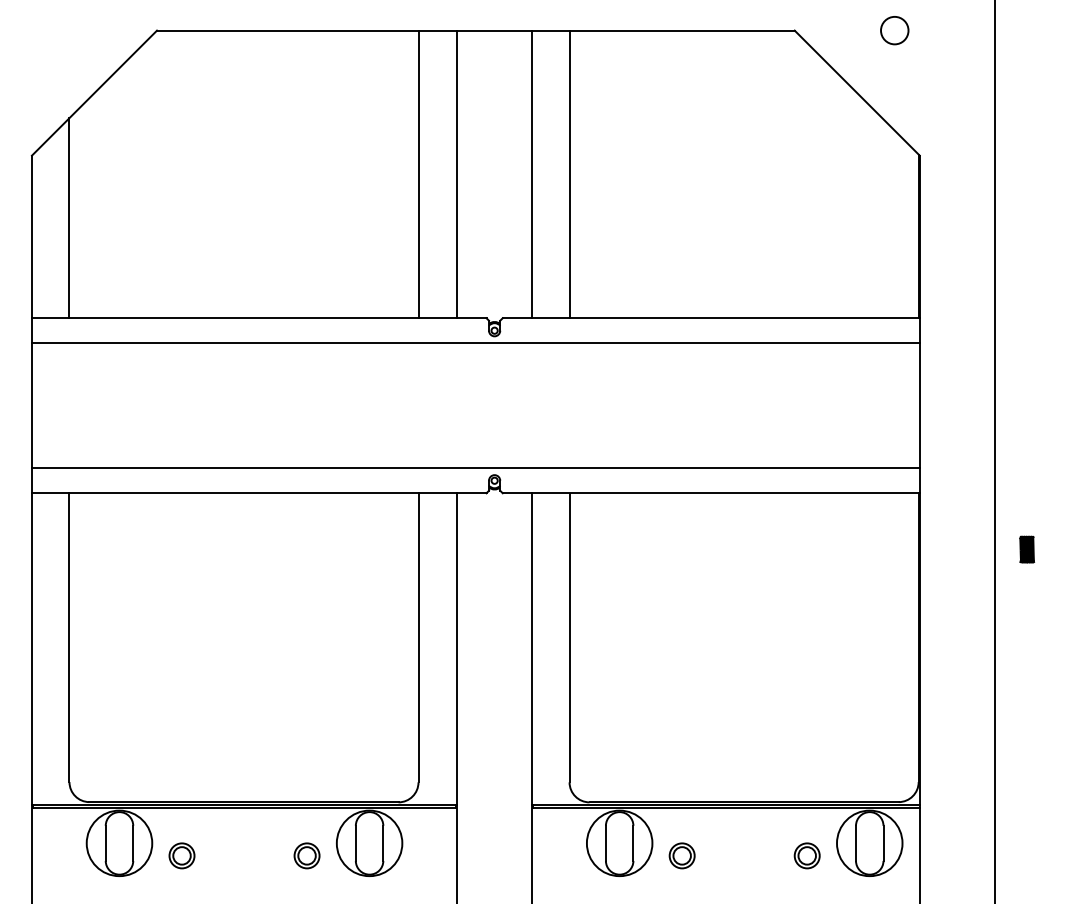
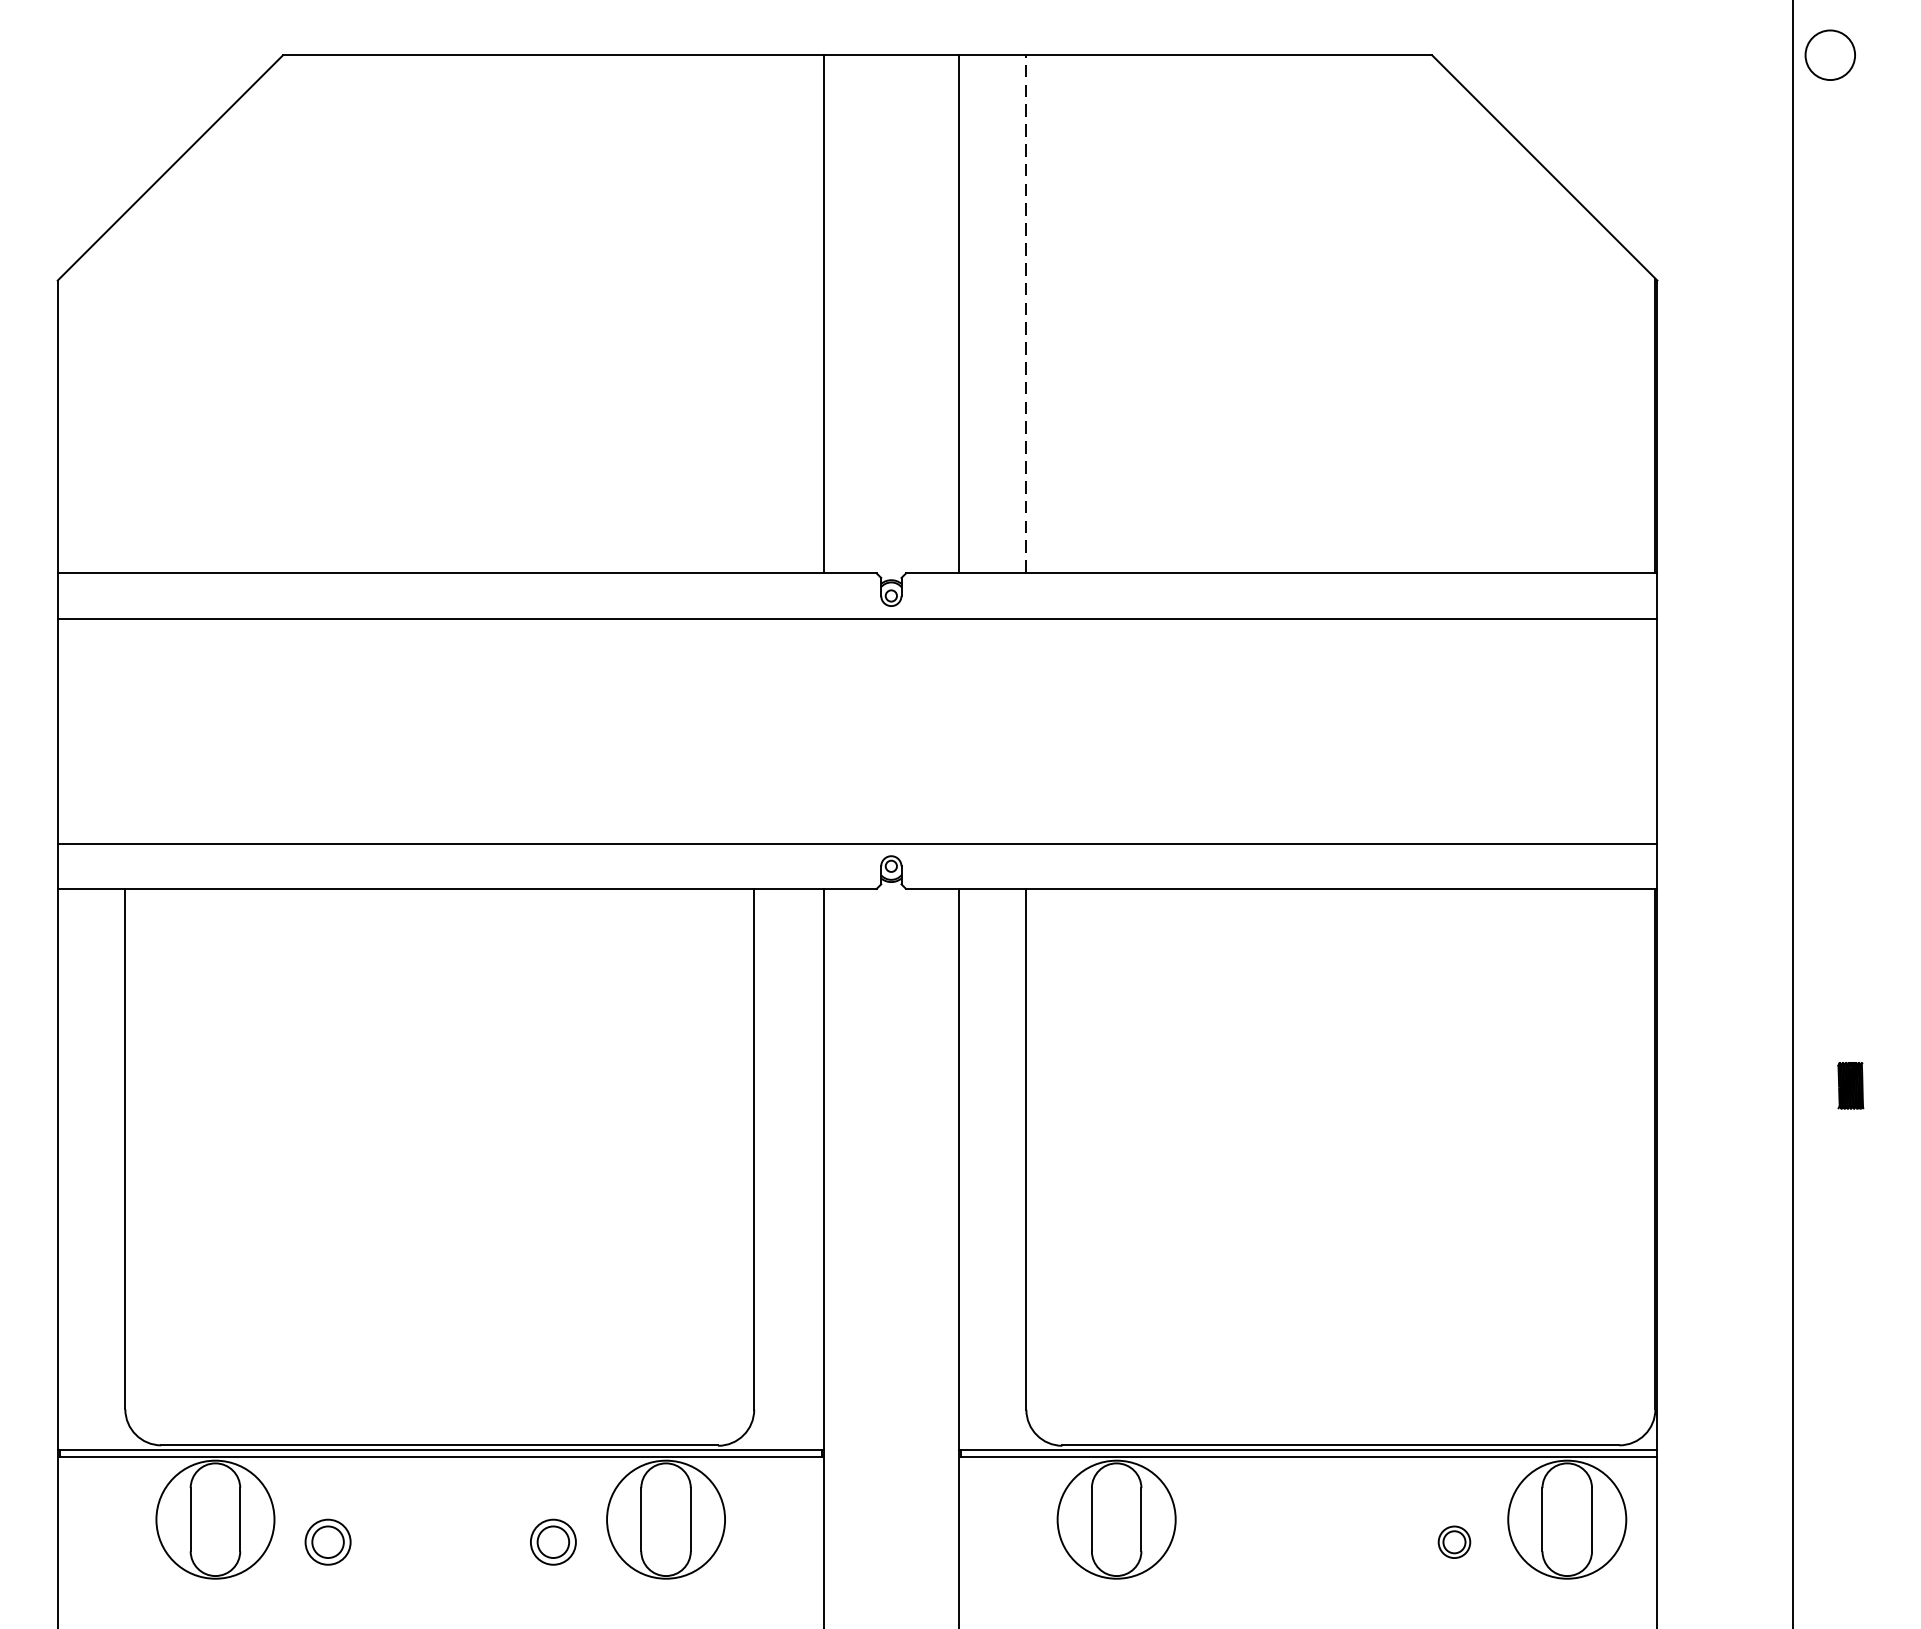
circle: (894, 30) -> (1829, 55), moved
line: (418, 174) -> (754, 314), removed
line: (569, 174) -> (1026, 314), solid -> dashed
line: (69, 218) -> (125, 393), removed
part: (1027, 549) -> (1851, 1085), moved
part: (681, 855) -> (1228, 1541), removed
part: (806, 855) -> (1453, 1541), size x0.7

